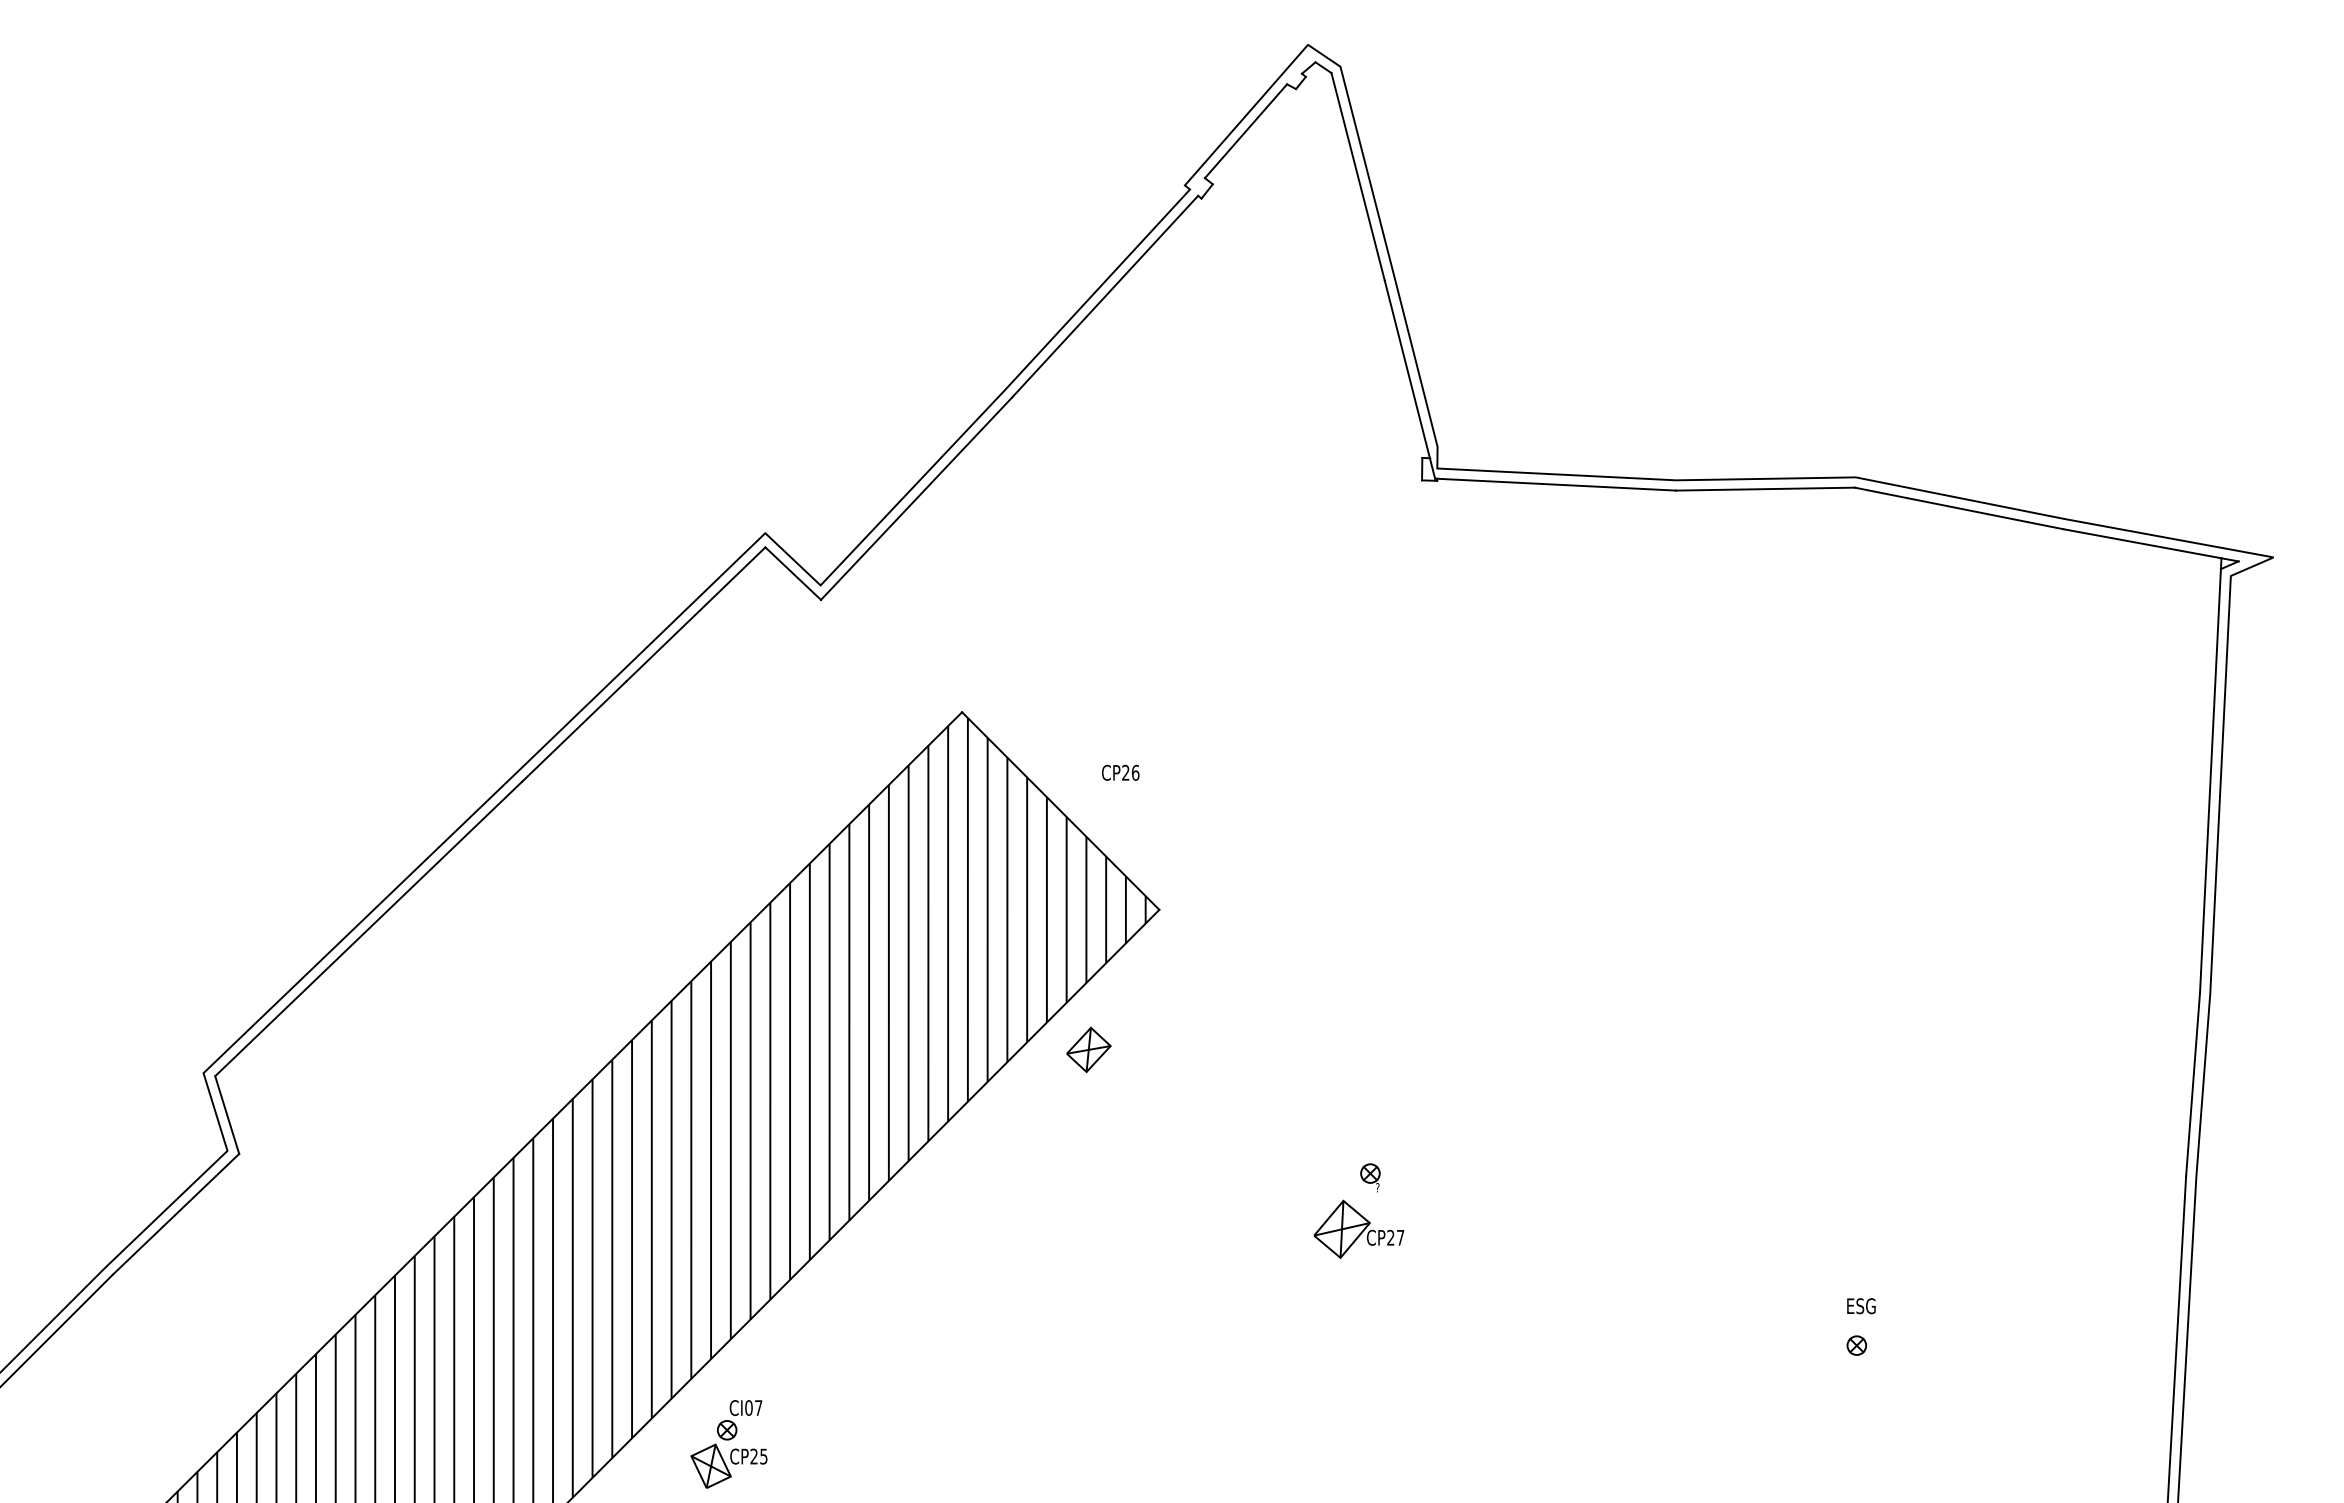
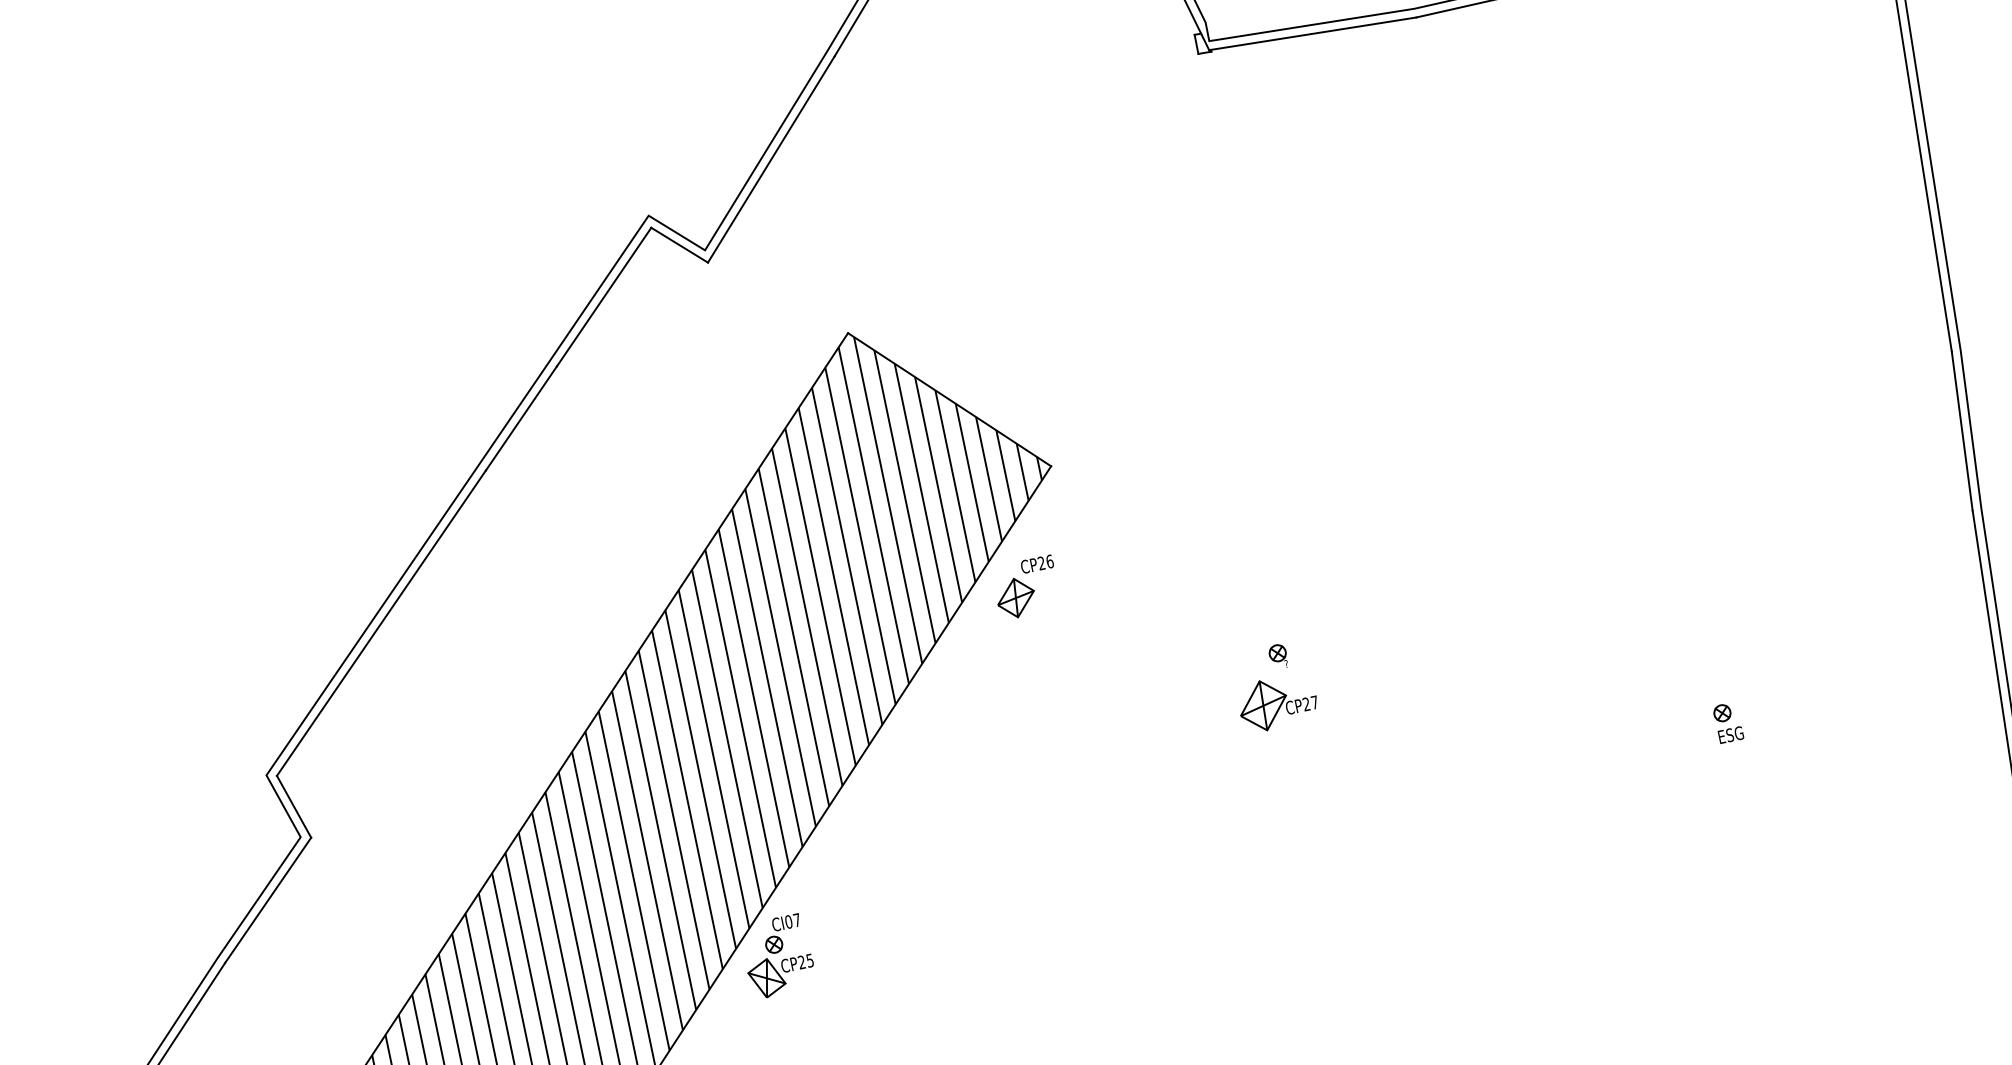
text: (1120, 772) -> (1037, 563), moved
text: (1861, 1306) -> (1731, 735), moved
part: (728, 1444) -> (777, 956), moved

